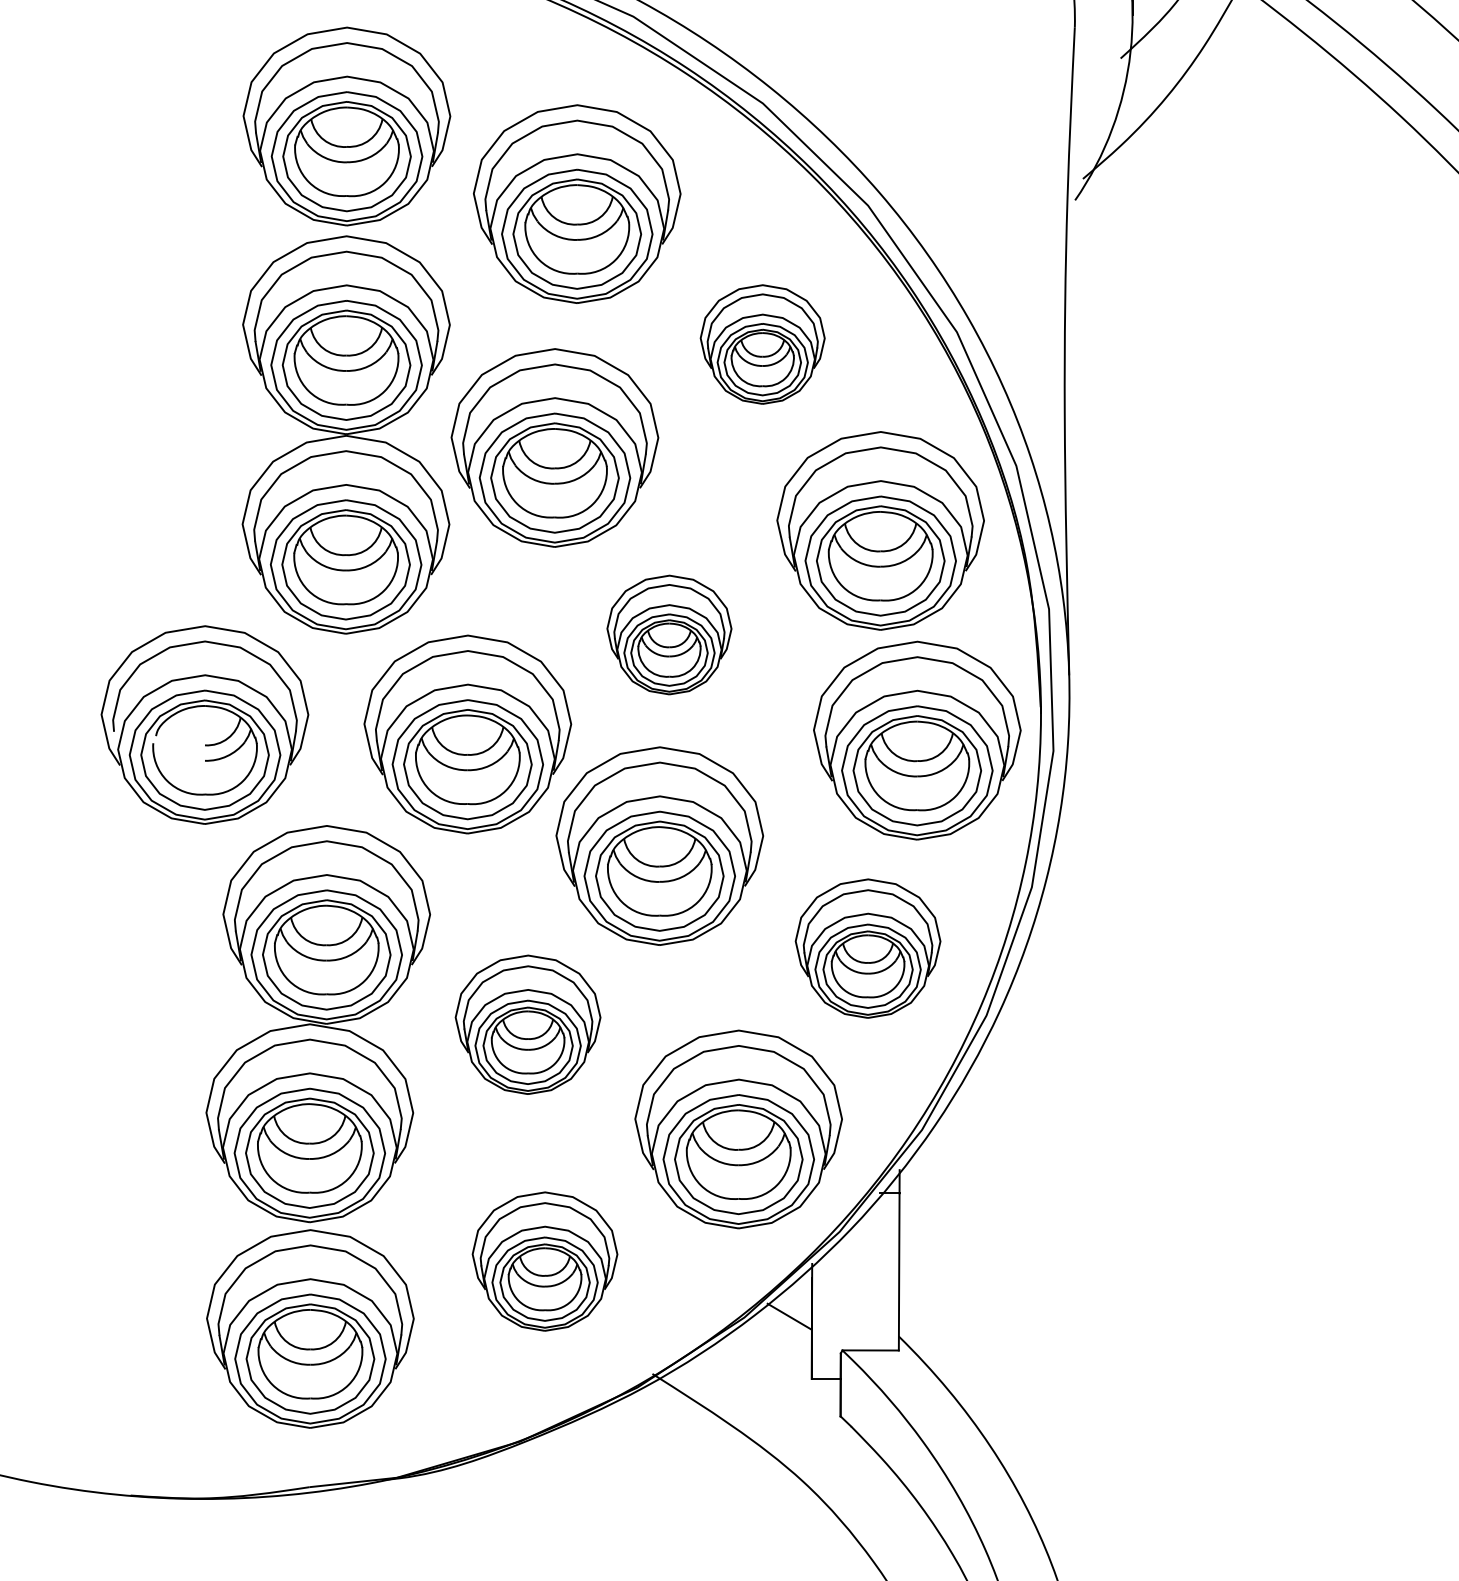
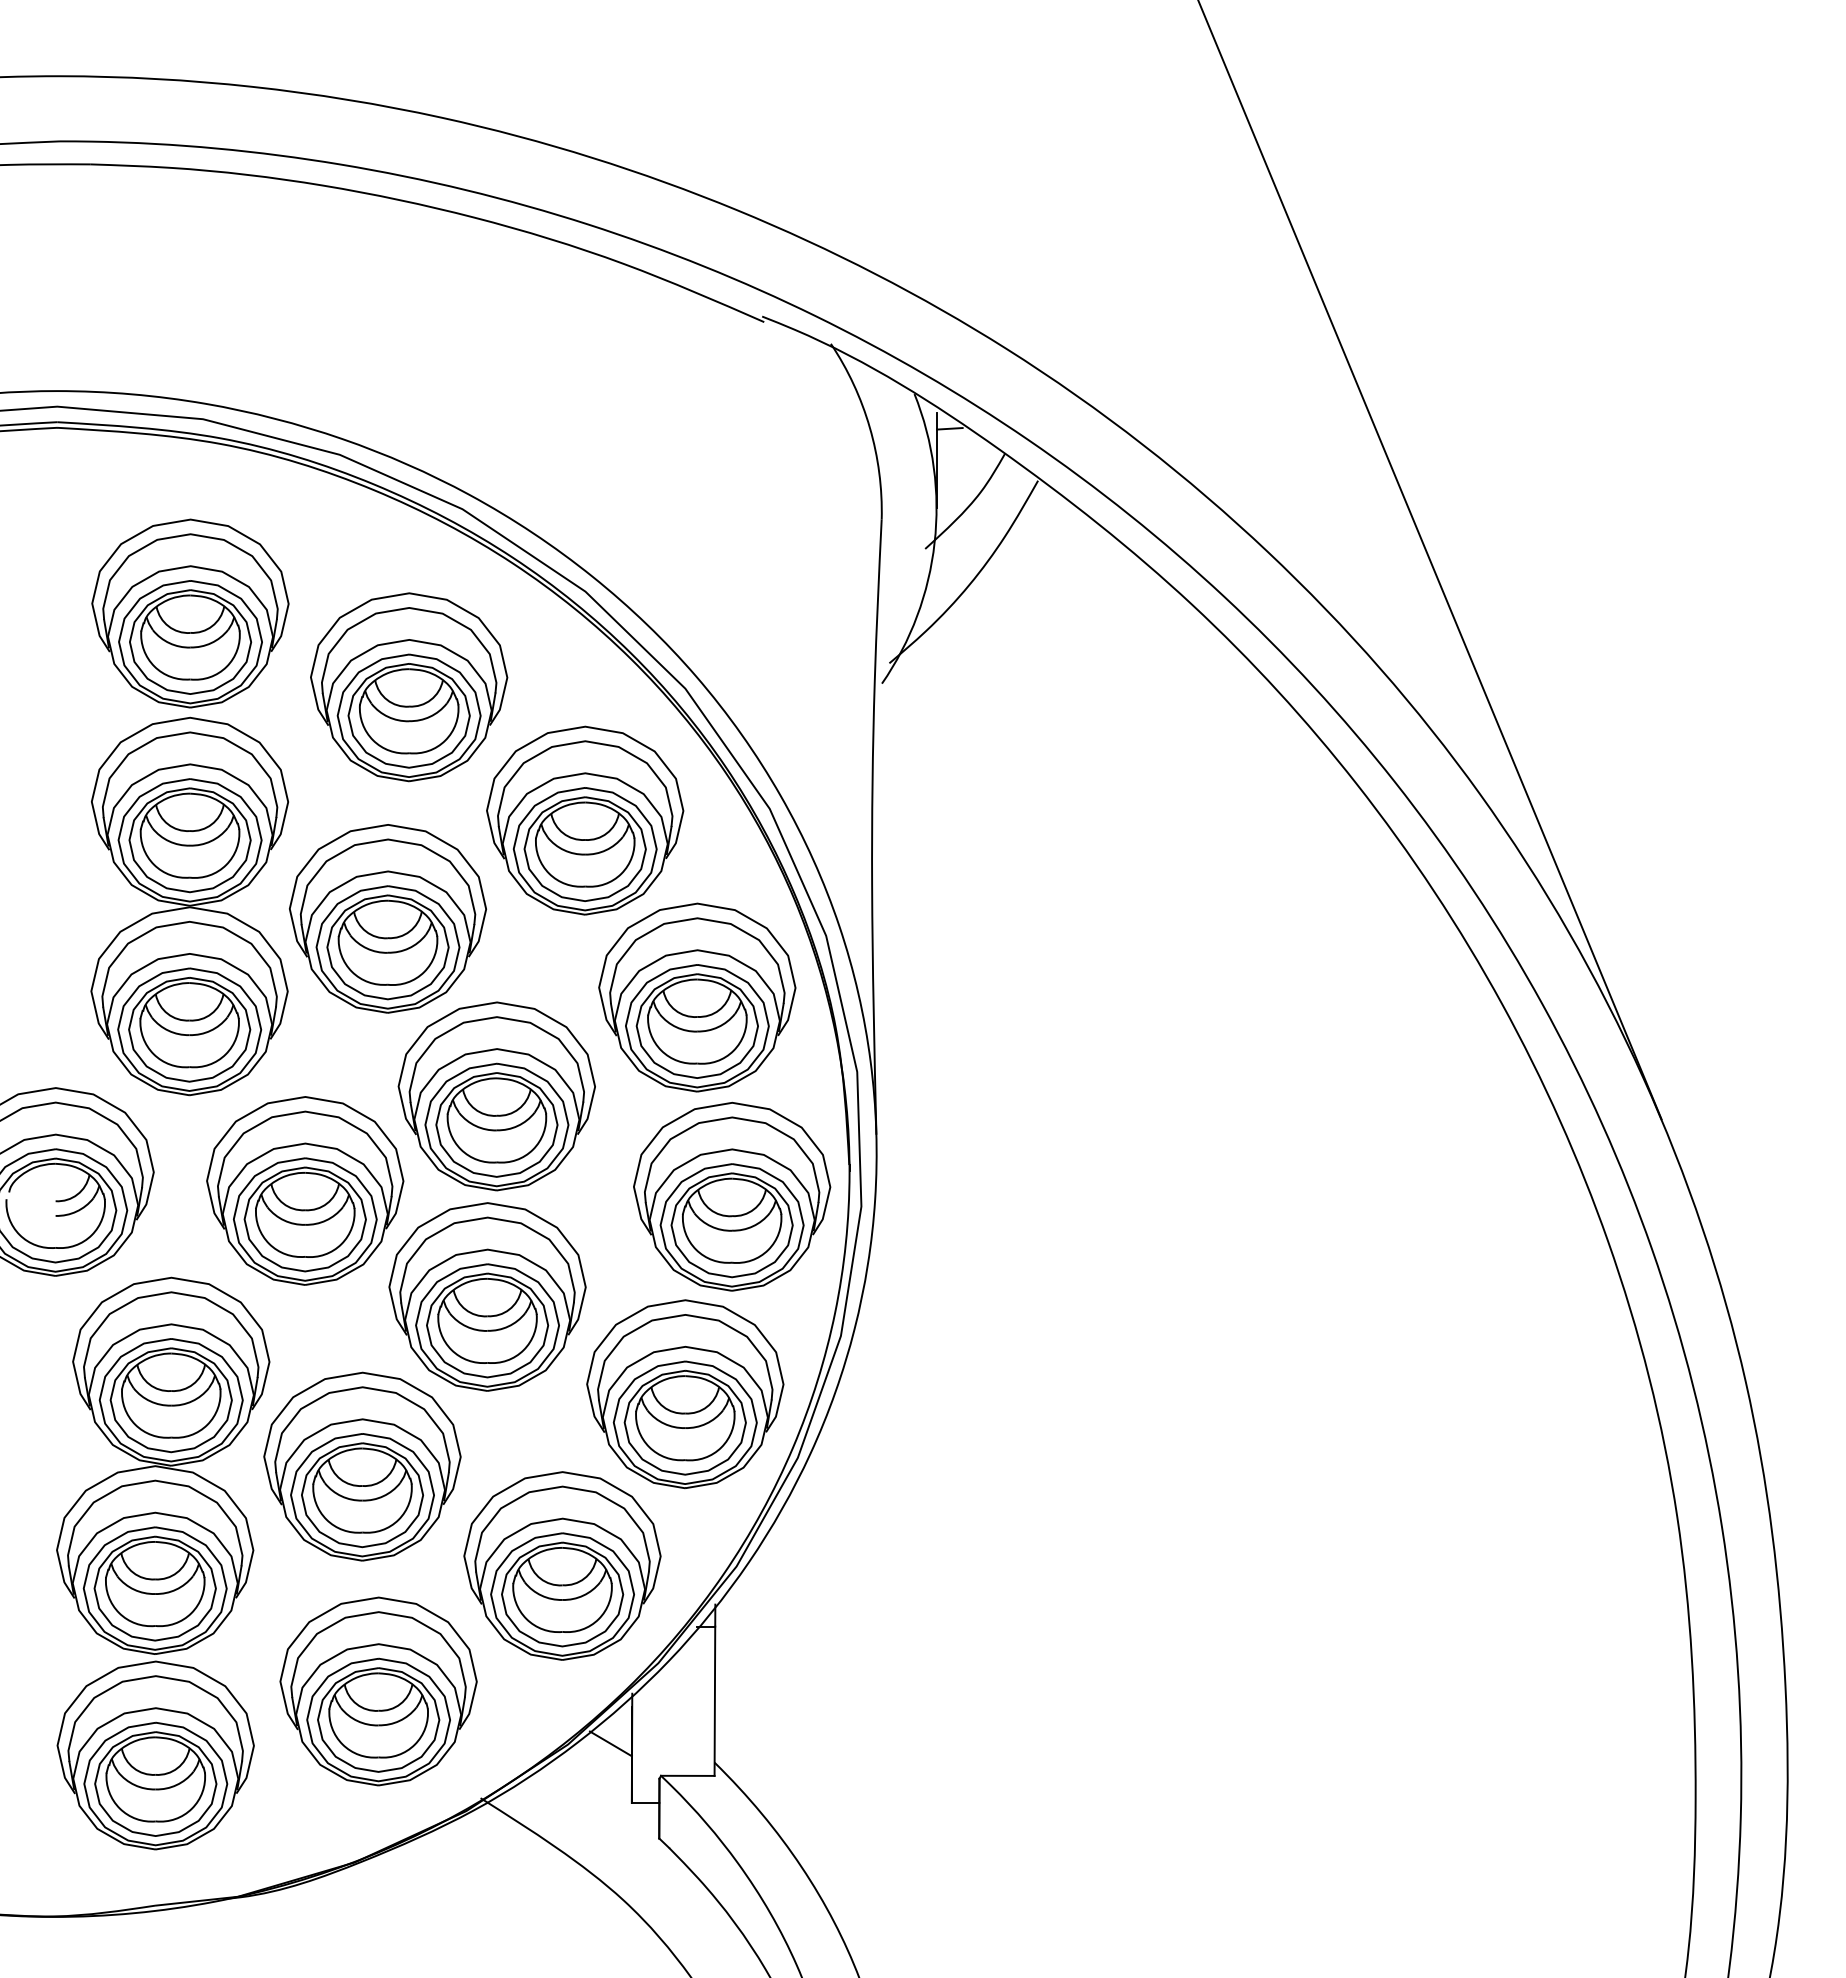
part: (762, 344) -> (585, 820), size x1.67
part: (669, 635) -> (496, 1096), size x1.67
part: (868, 948) -> (685, 1394), size x1.43
part: (528, 1024) -> (362, 1466), size x1.43
part: (544, 1261) -> (378, 1691), size x1.43

